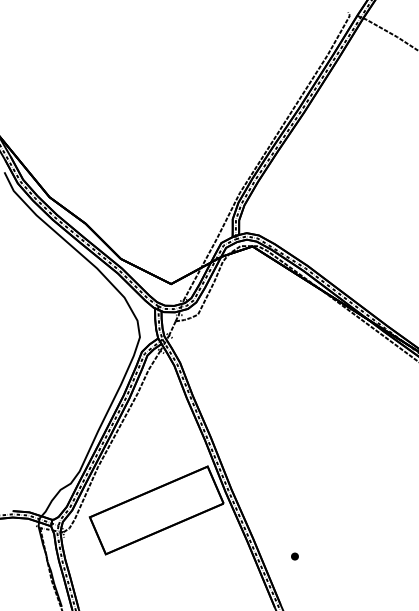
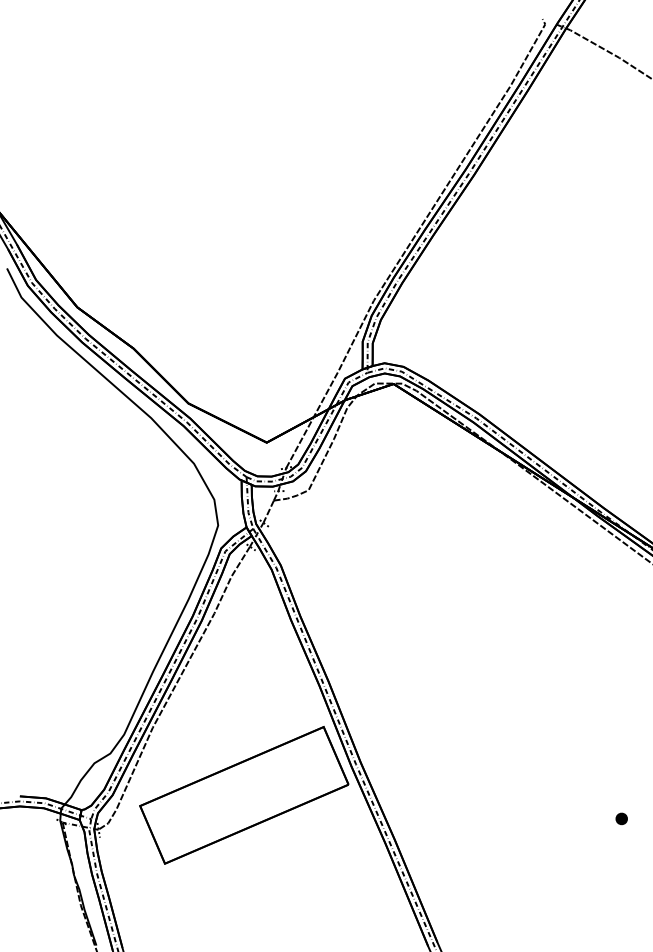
part: (294, 556) -> (621, 818), moved

